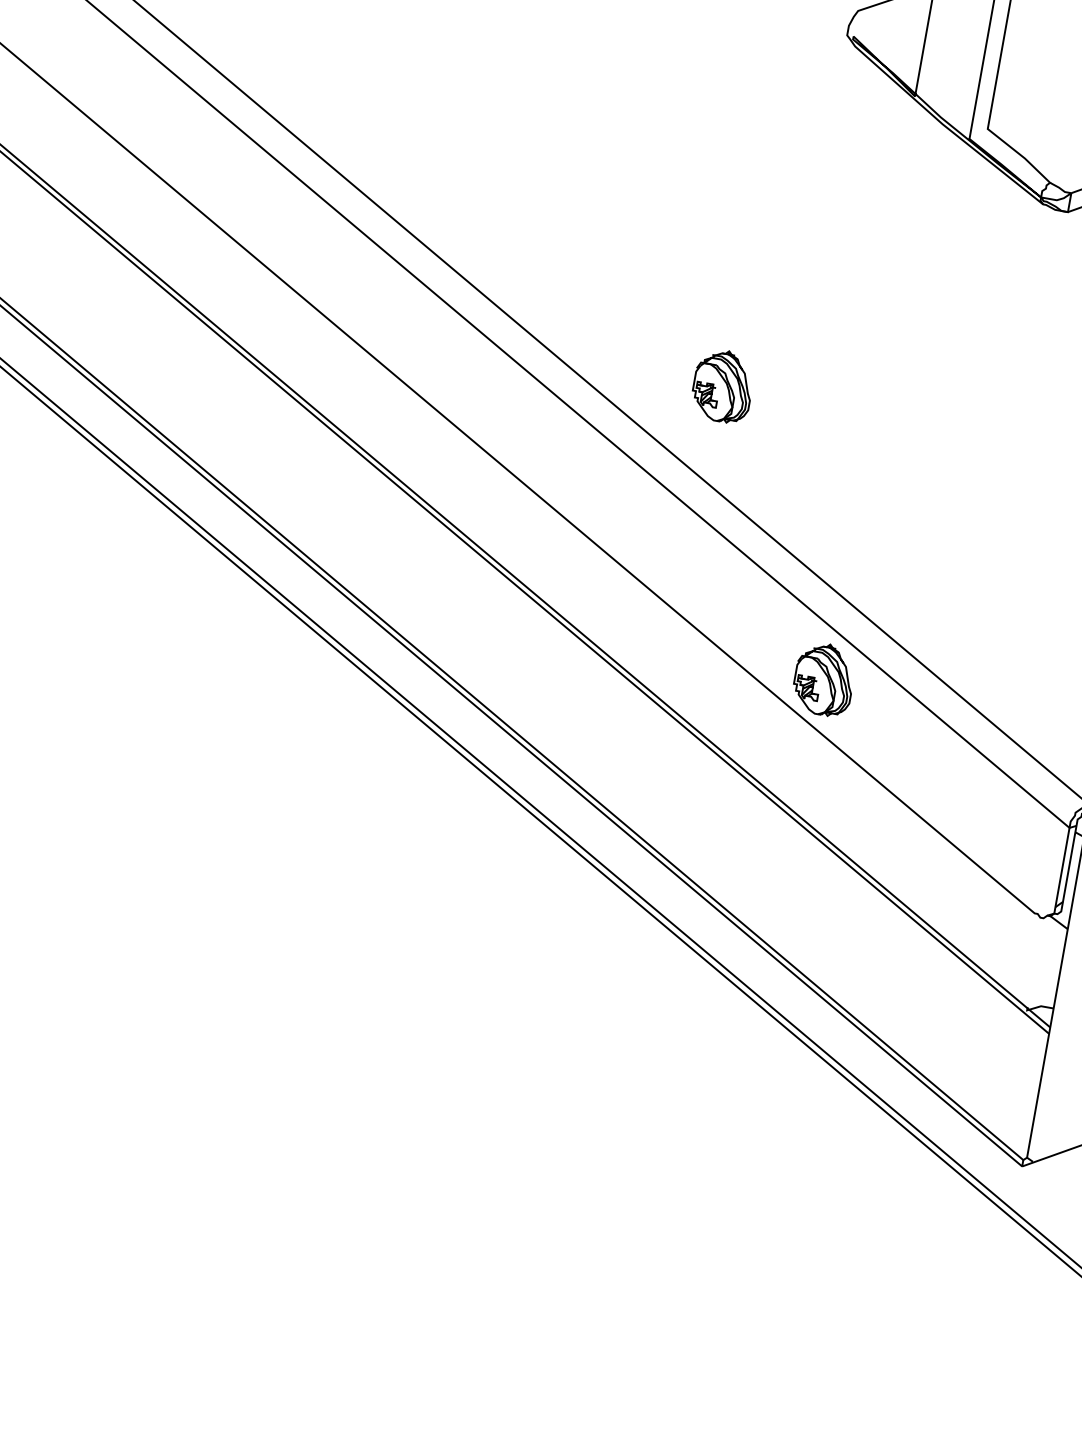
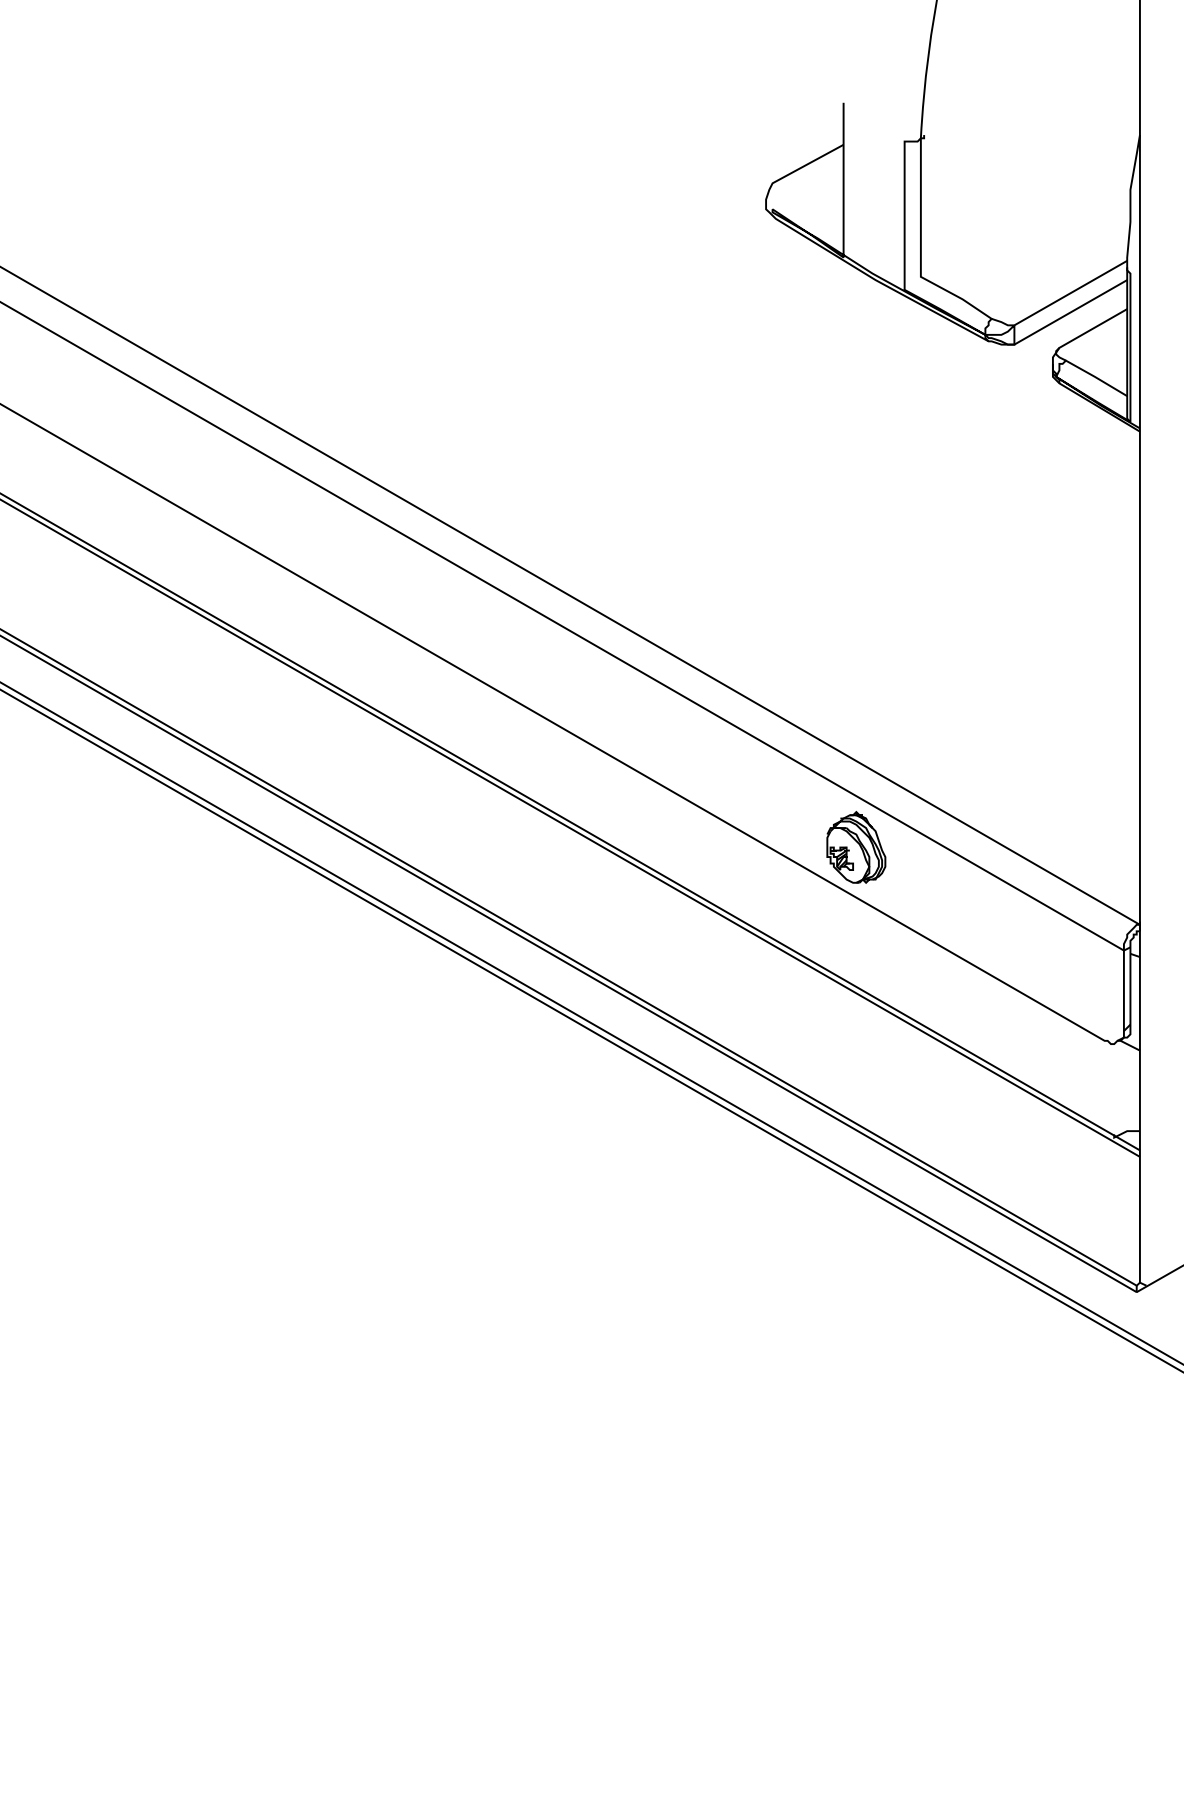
part: (723, 386) -> (705, 576), removed

